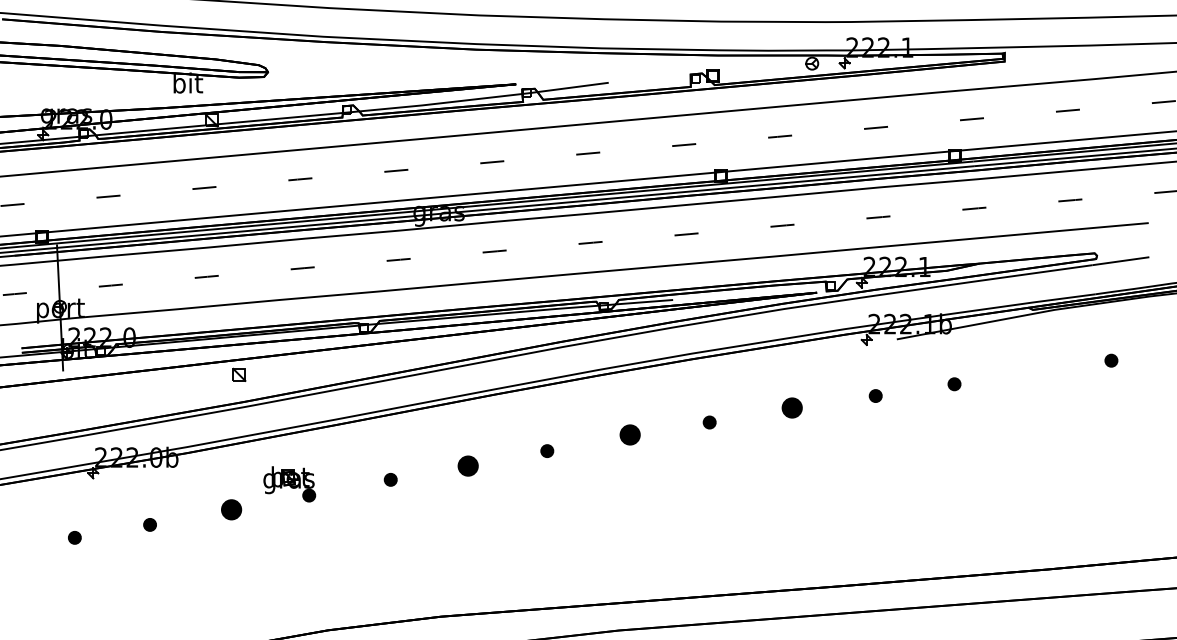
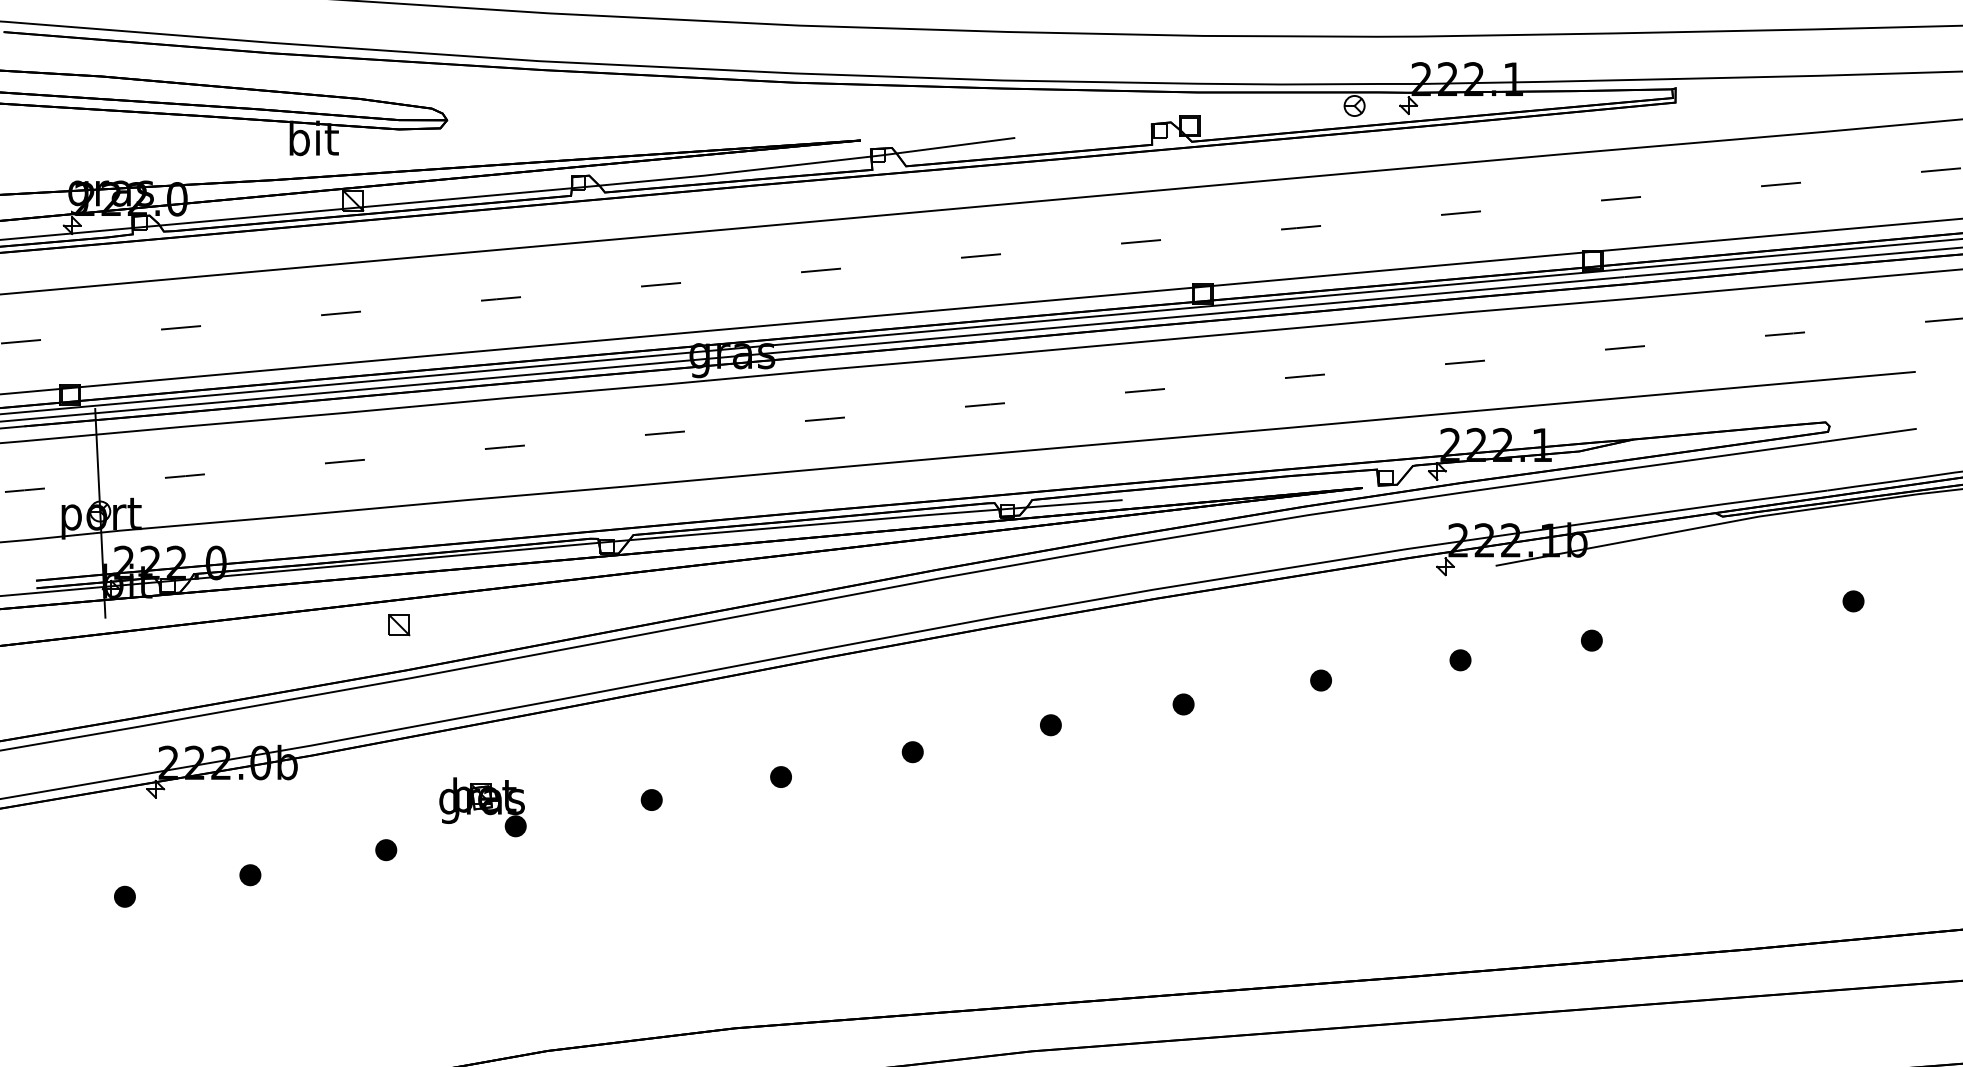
part: (791, 408) -> (1320, 681), size x0.62
part: (629, 434) -> (1049, 724), size x0.62
part: (468, 465) -> (781, 776), size x0.62
part: (231, 509) -> (386, 849), size x0.62

